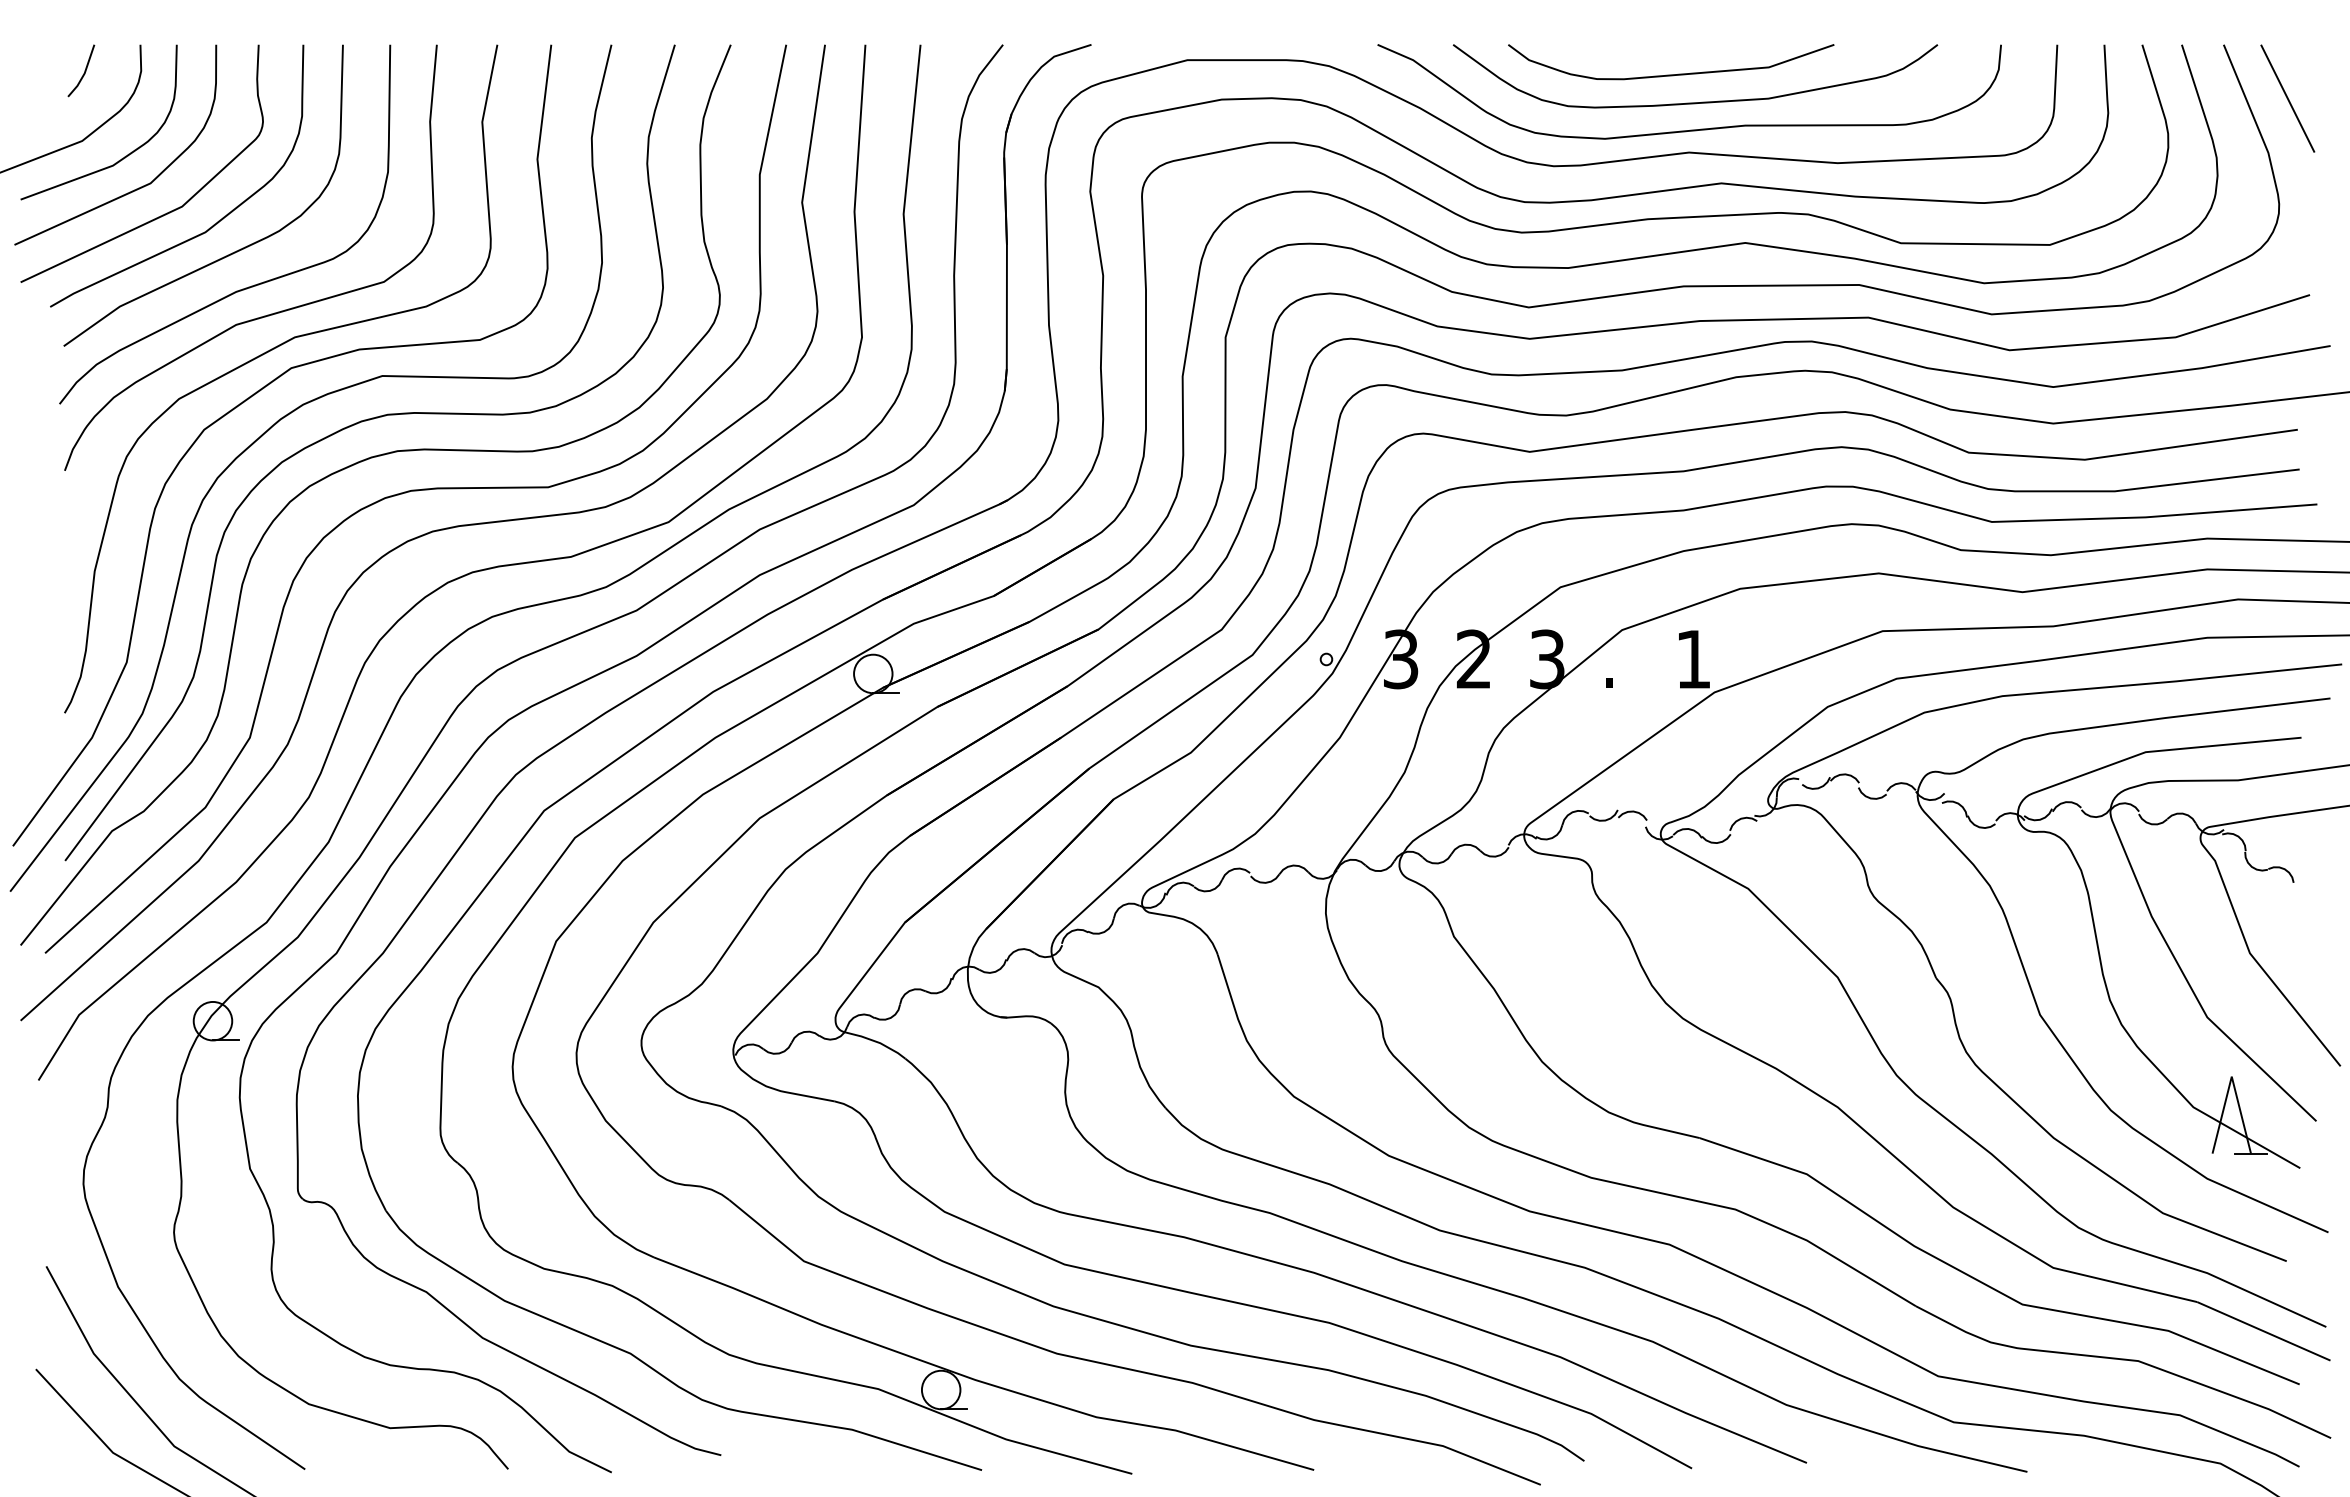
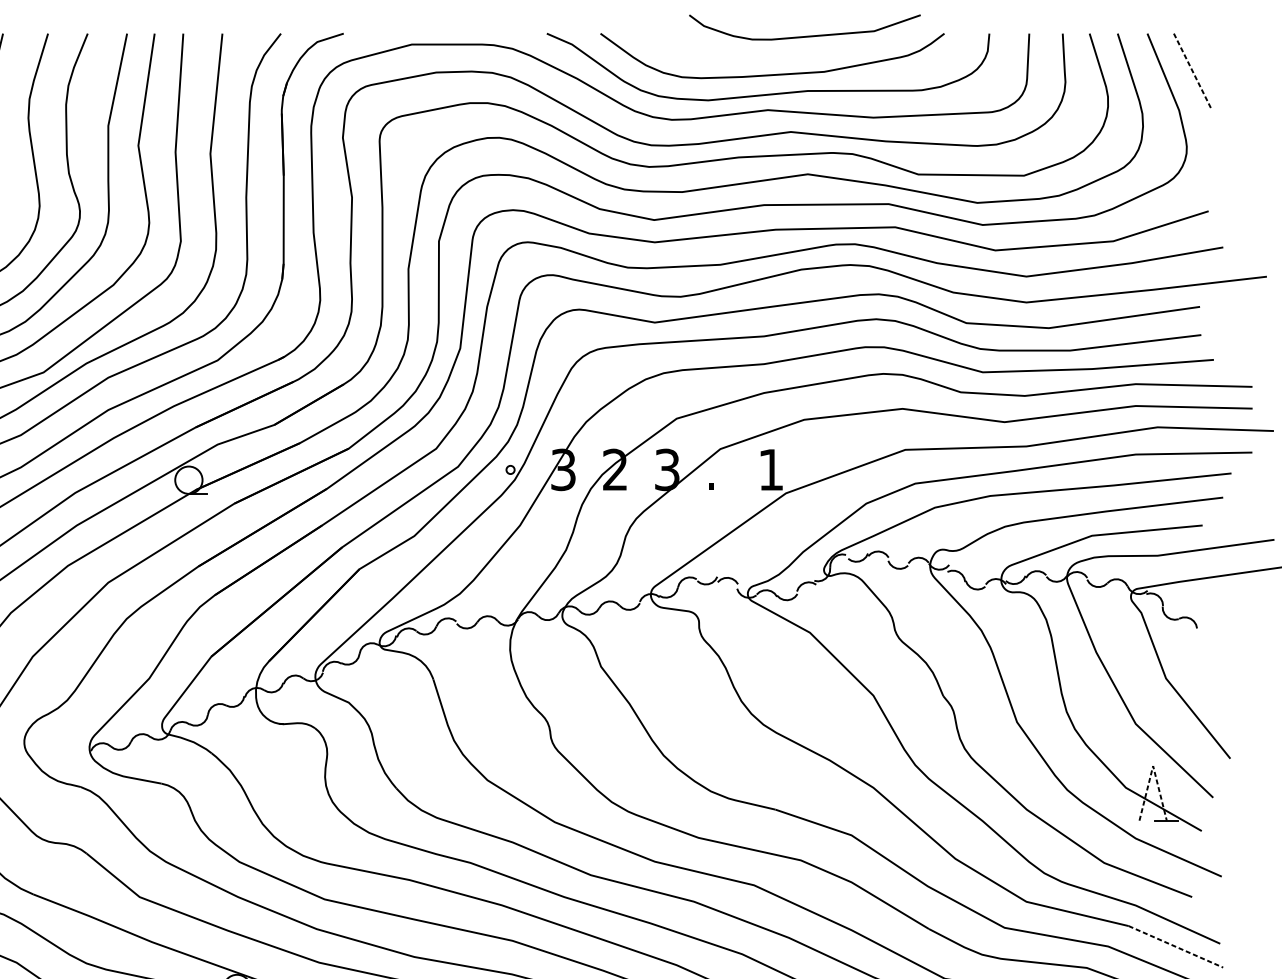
curve: (1671, 74) -> (805, 36), moved
line: (2288, 99) -> (1193, 72), solid -> dashed
line: (2231, 1076) -> (1152, 765), solid -> dashed
line: (2263, 1331) -> (1175, 946), solid -> dashed

